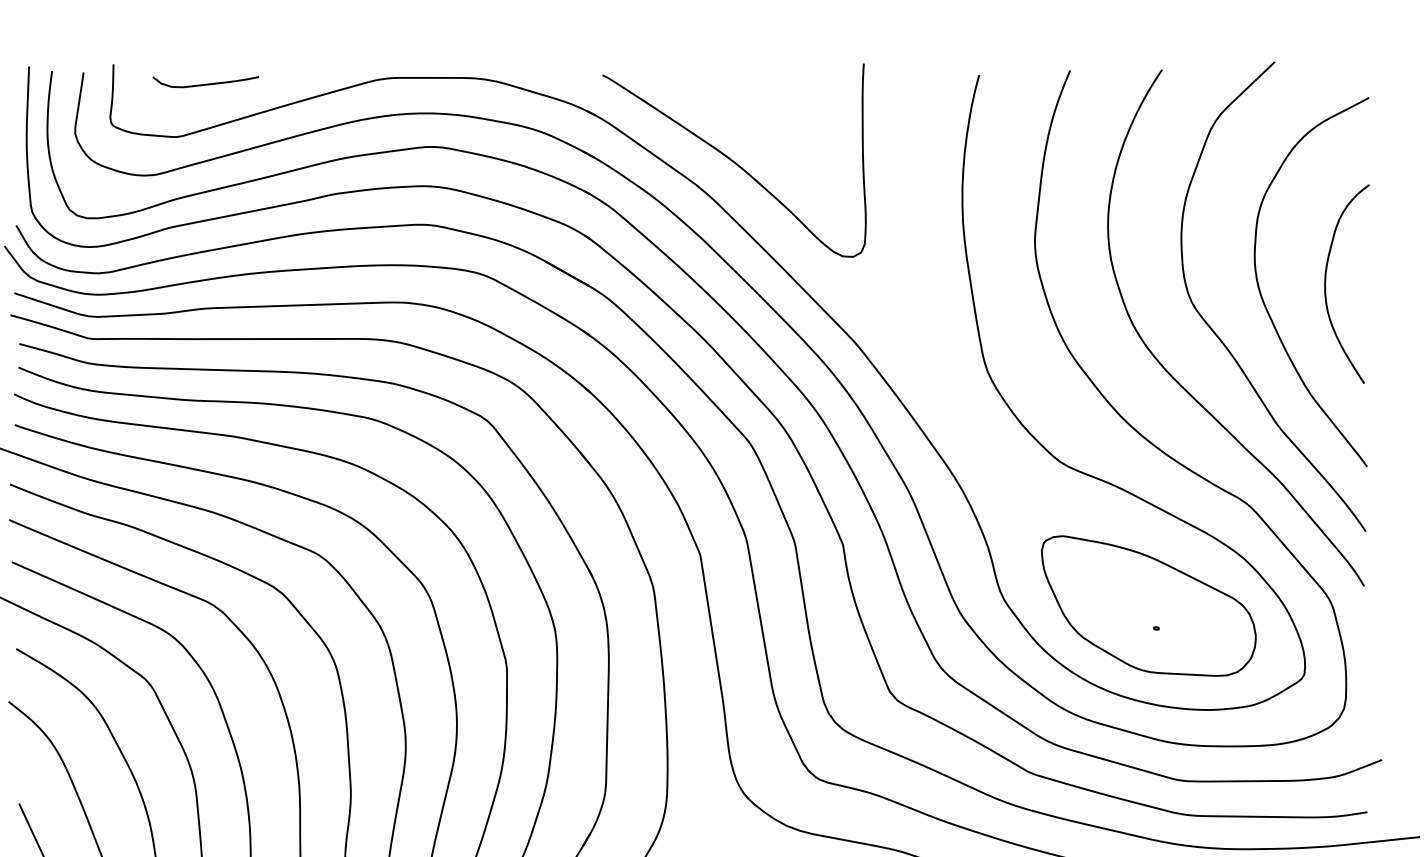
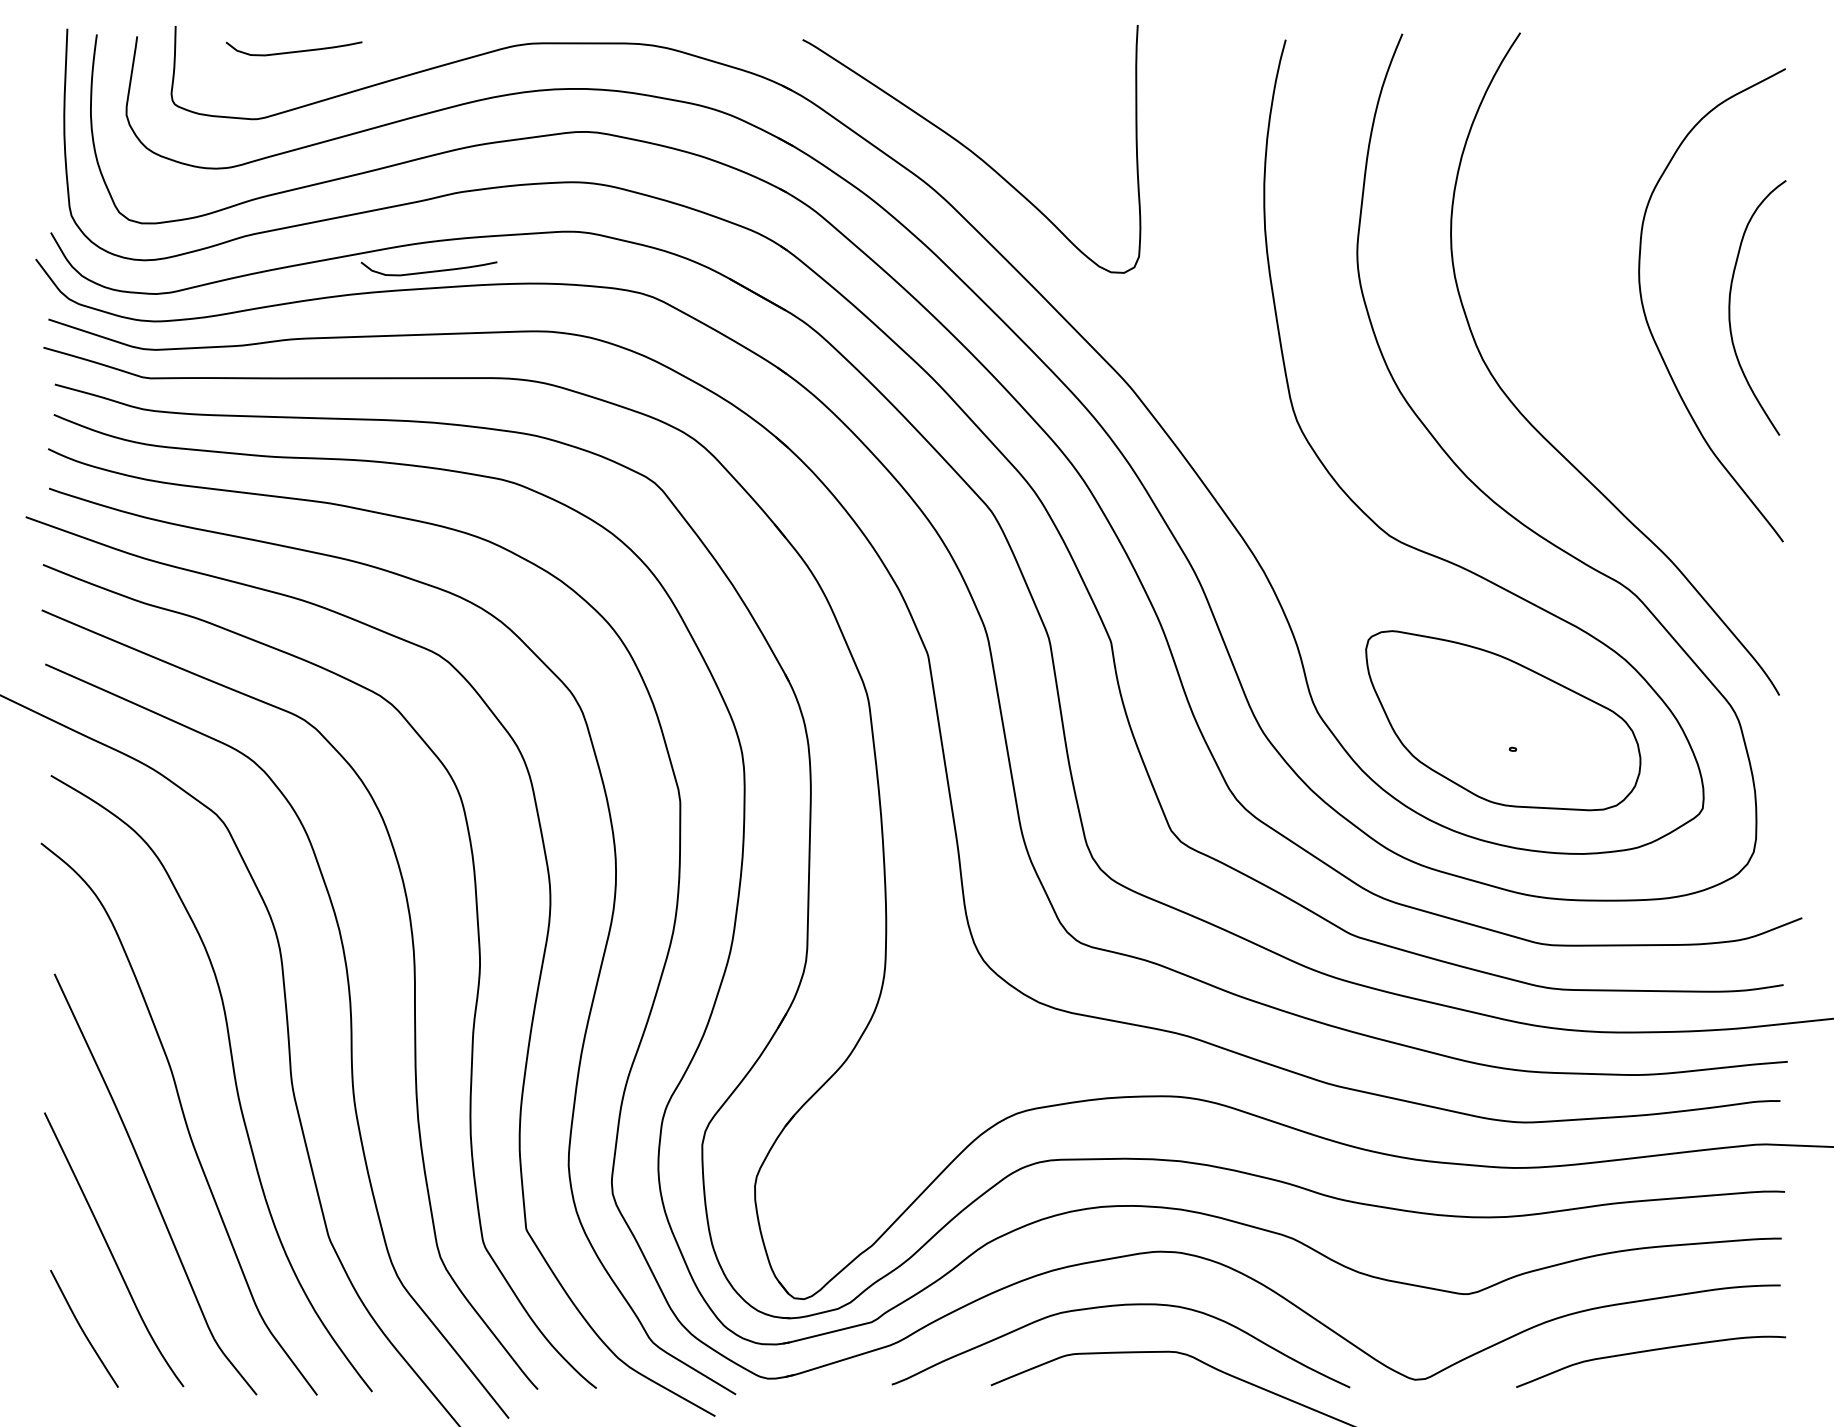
curve: (310, 255) -> (428, 271), added
curve: (1221, 340) -> (1596, 379), removed

